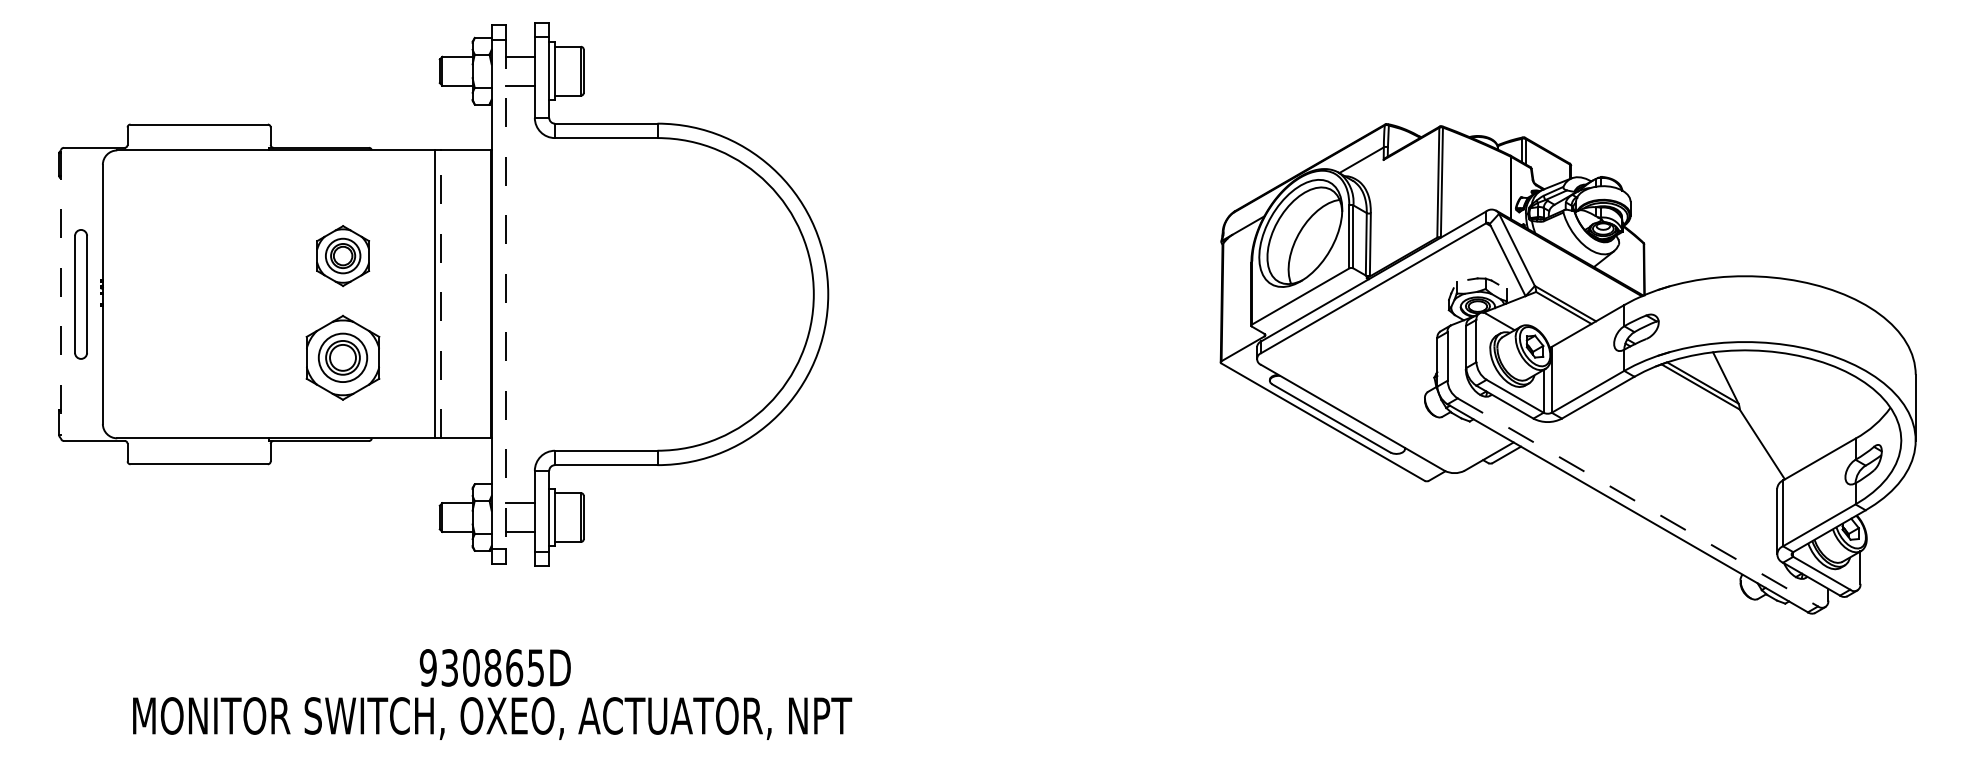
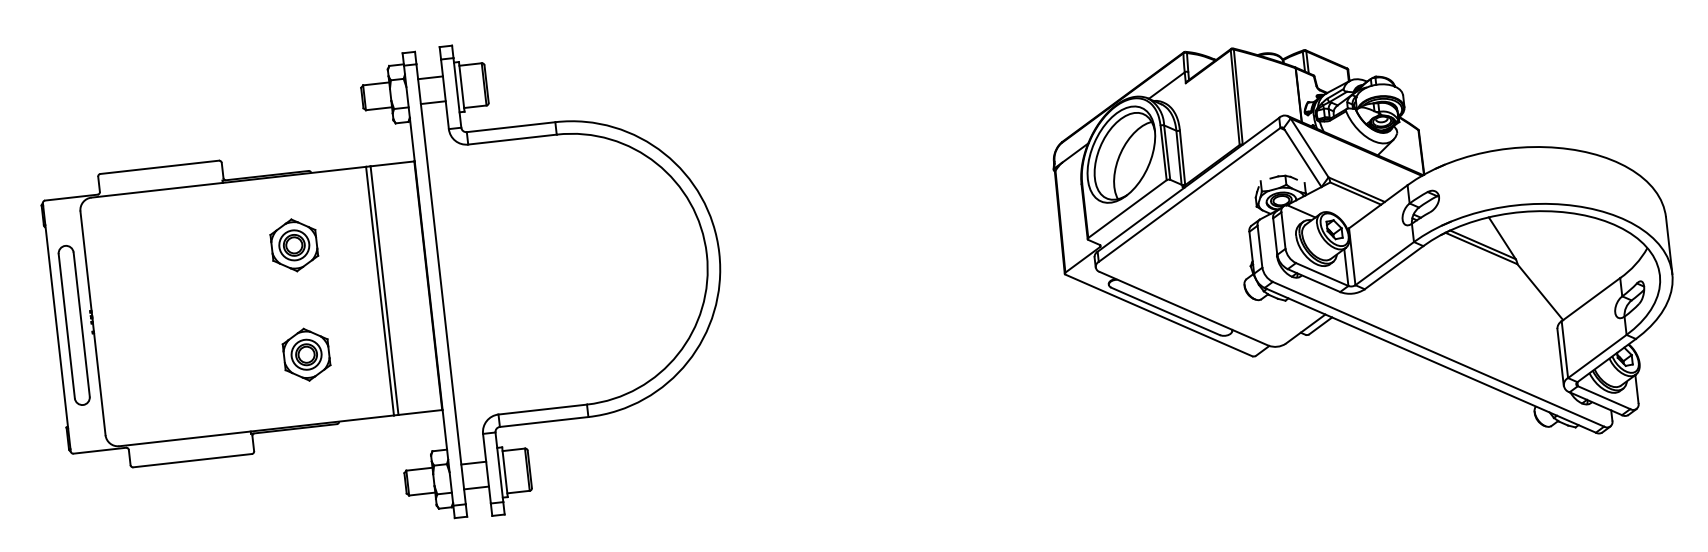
part: (343, 256) -> (294, 245), moved
line: (60, 294) -> (56, 327), dashed -> solid
part: (80, 294) -> (73, 325), size x1.43
line: (440, 294) -> (384, 290), dashed -> solid
line: (506, 294) -> (441, 284), dashed -> solid
part: (343, 357) -> (306, 354), size x0.71
line: (1638, 502) -> (1439, 354), dashed -> solid

